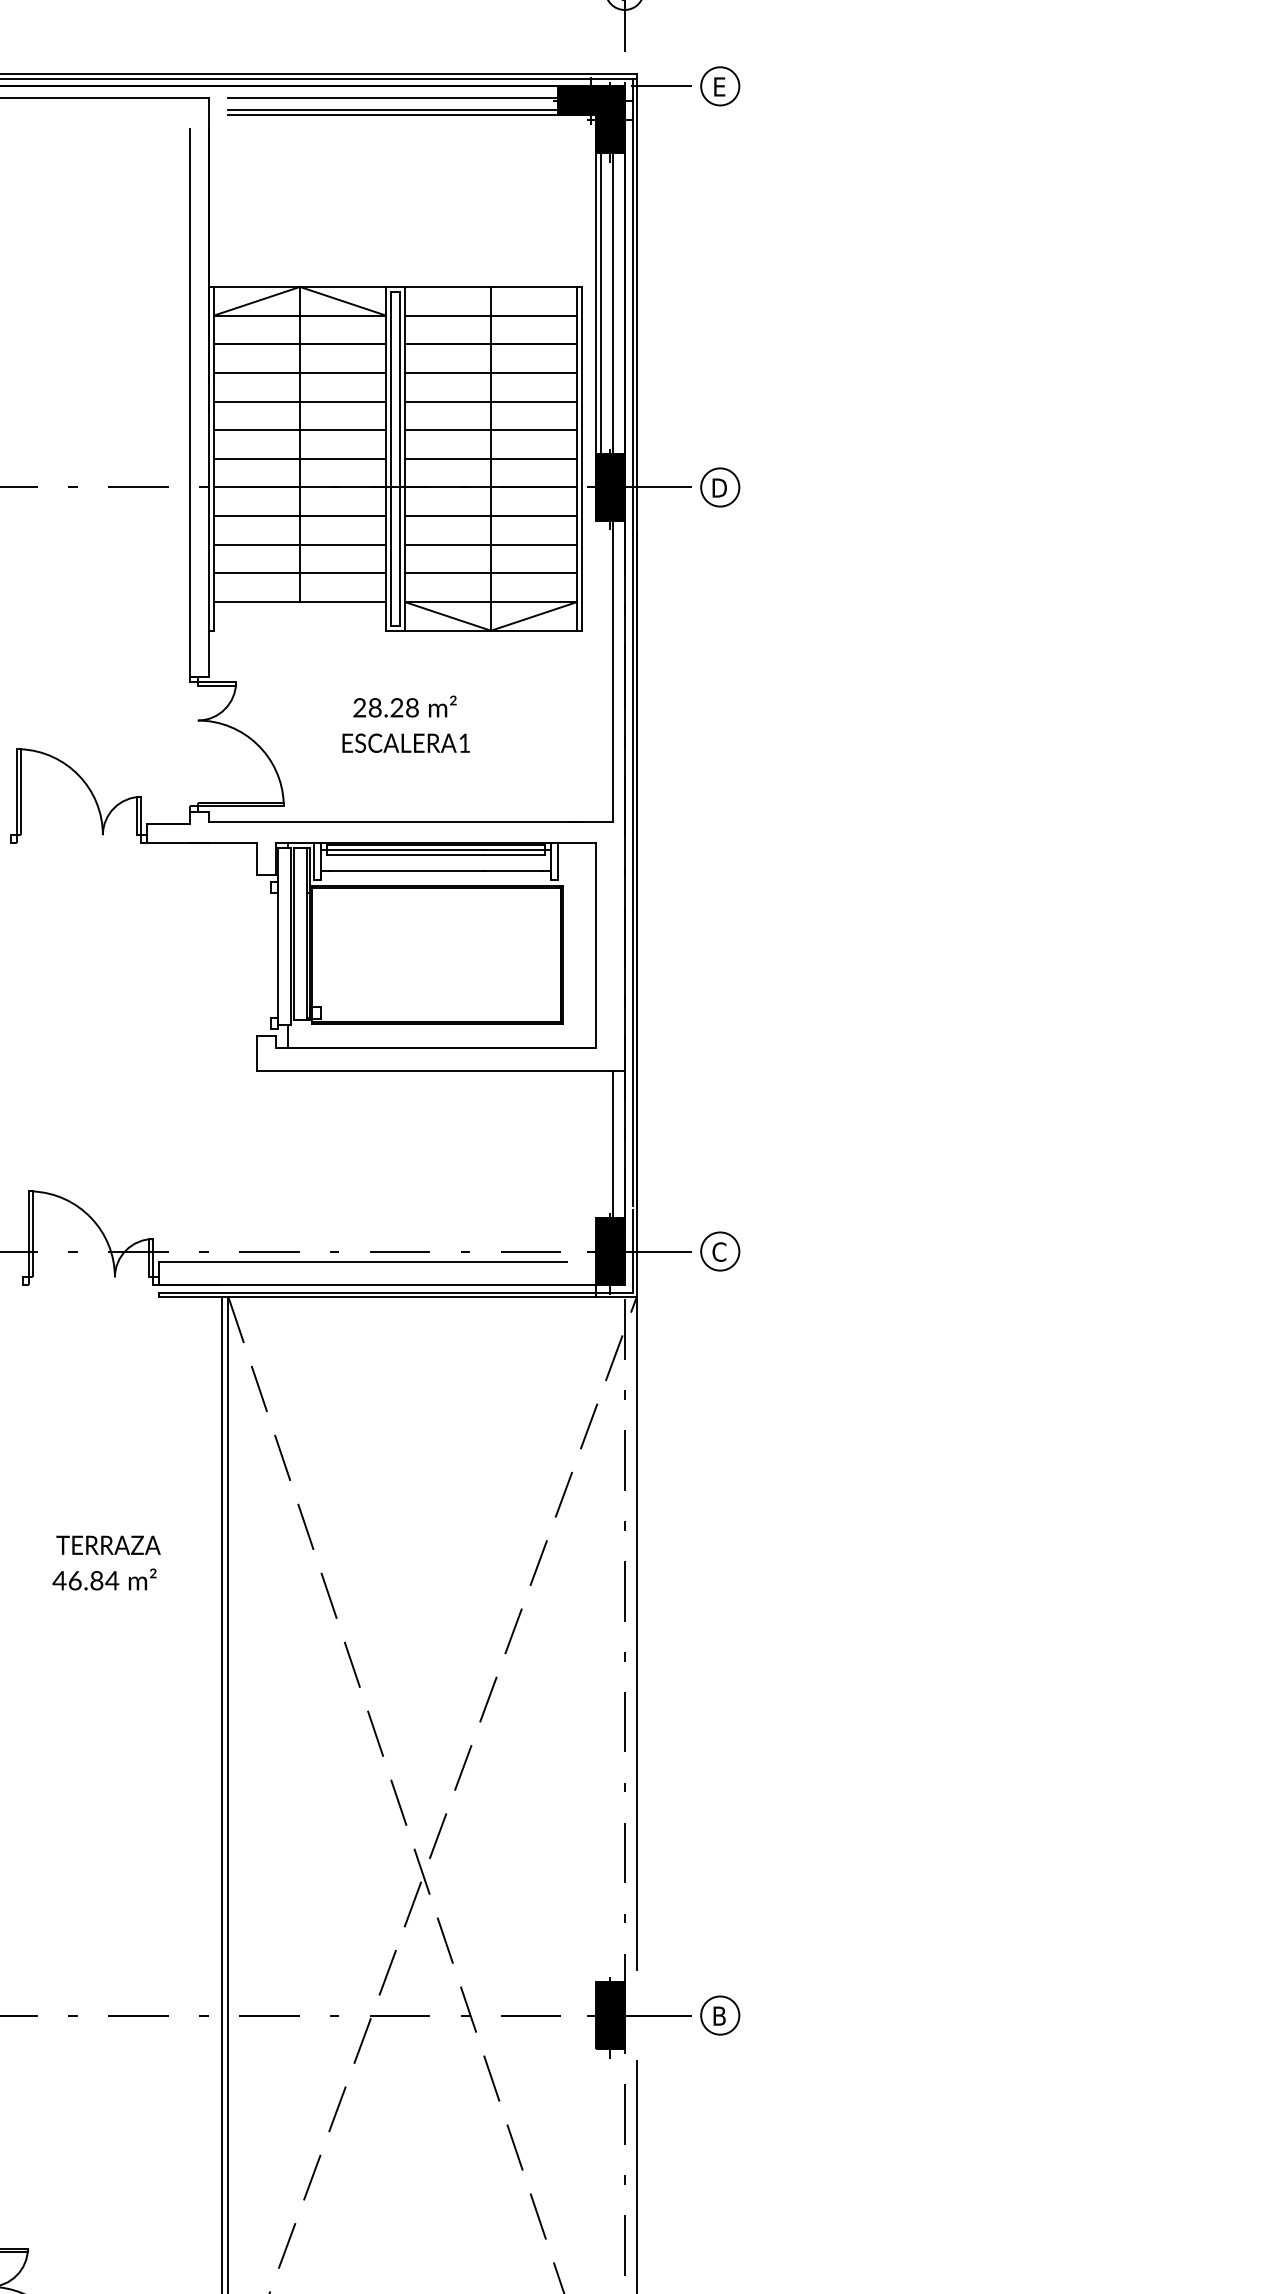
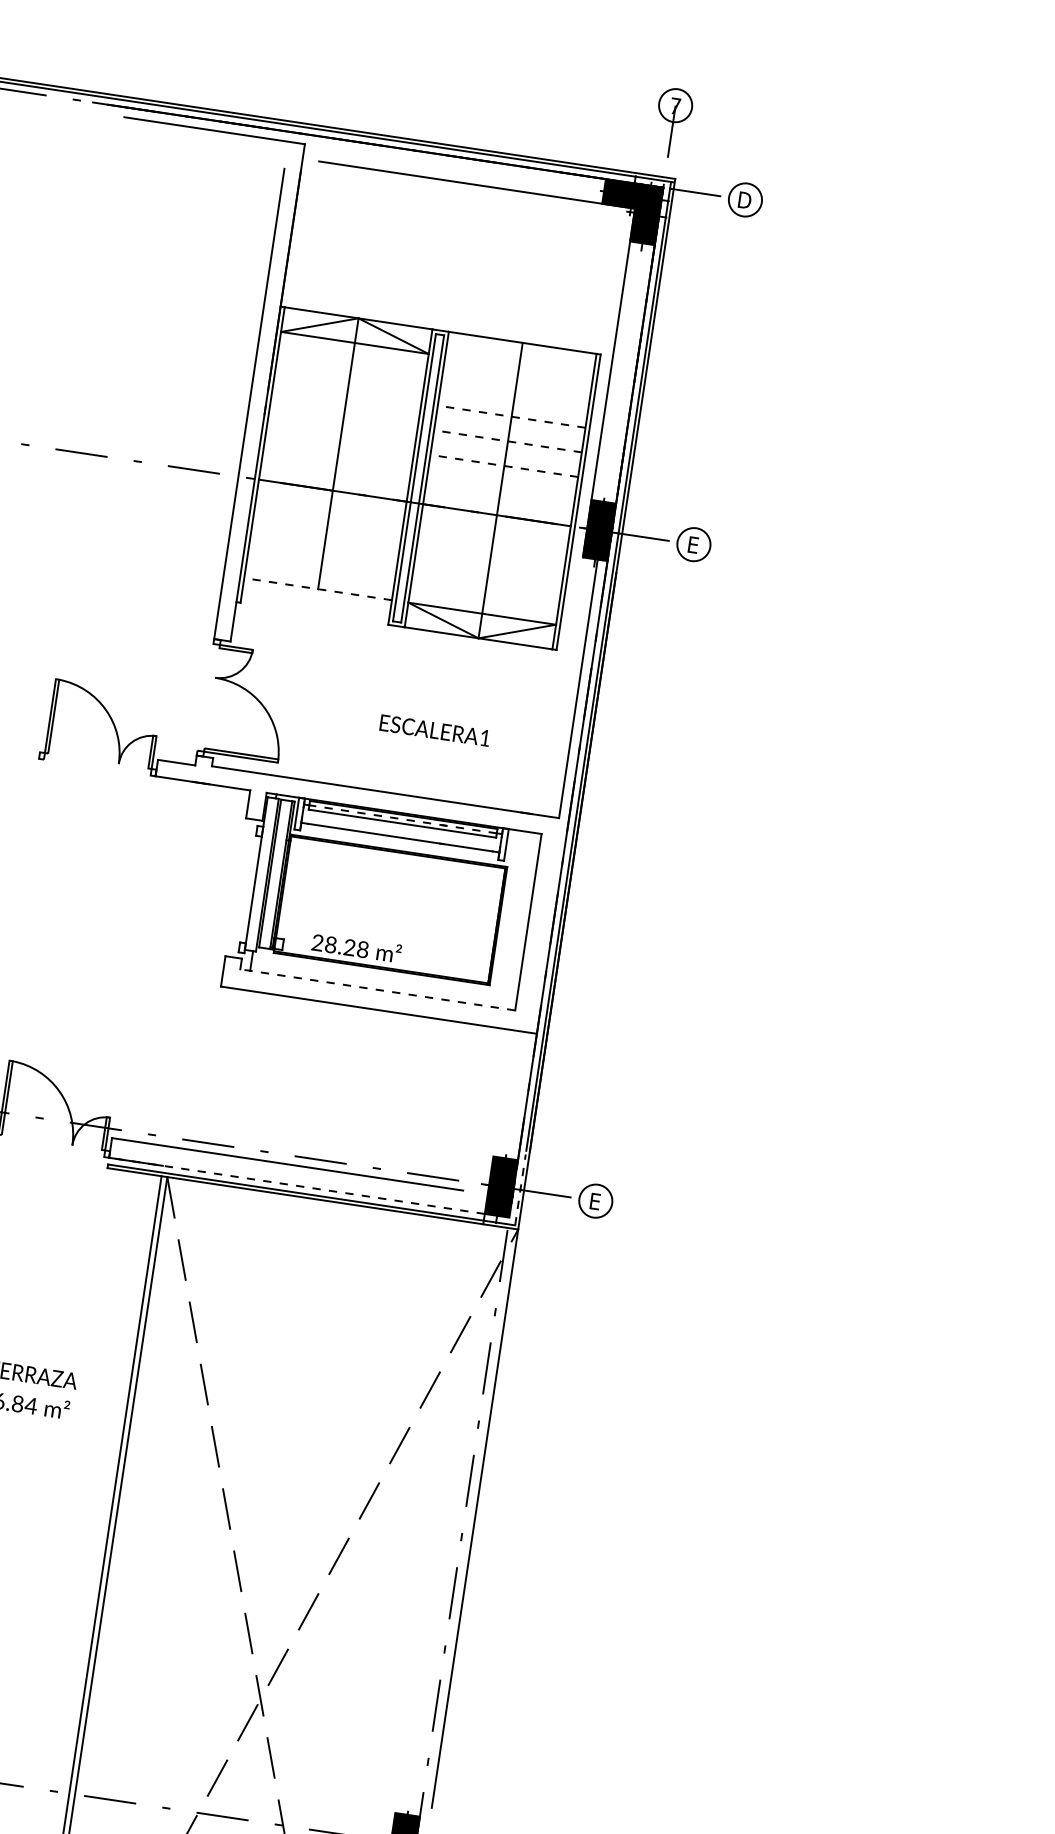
text: (719, 86) -> (744, 200), E -> D
line: (392, 97) -> (462, 167), removed
line: (392, 110) -> (460, 178), removed
line: (600, 303) -> (614, 371), removed
line: (613, 303) -> (625, 372), removed
line: (491, 315) -> (519, 367), removed
line: (299, 344) -> (350, 367), removed
line: (491, 344) -> (515, 392), removed
line: (299, 372) -> (347, 391), removed
line: (491, 372) -> (512, 416), solid -> dashed
line: (299, 401) -> (343, 416), removed
line: (491, 401) -> (508, 441), solid -> dashed
line: (299, 430) -> (339, 441), removed
line: (491, 430) -> (504, 466), solid -> dashed
line: (299, 458) -> (336, 465), removed
line: (491, 458) -> (501, 490), removed
text: (719, 487) -> (693, 544), D -> E
line: (299, 516) -> (328, 515), removed
line: (491, 516) -> (493, 540), removed
line: (299, 544) -> (325, 539), removed
line: (491, 544) -> (490, 564), removed
line: (299, 573) -> (321, 564), removed
line: (491, 573) -> (486, 589), removed
line: (300, 602) -> (318, 589), solid -> dashed
text: (404, 706) -> (356, 947), moved
text: (405, 742) -> (434, 729), moved
line: (435, 849) -> (402, 819), solid -> dashed
line: (436, 1048) -> (378, 990), solid -> dashed
line: (613, 1144) -> (517, 1095), removed
line: (632, 1251) -> (520, 1189), solid -> dashed
text: (719, 1251) -> (595, 1201), C -> E
line: (377, 1284) -> (297, 1185), solid -> dashed

